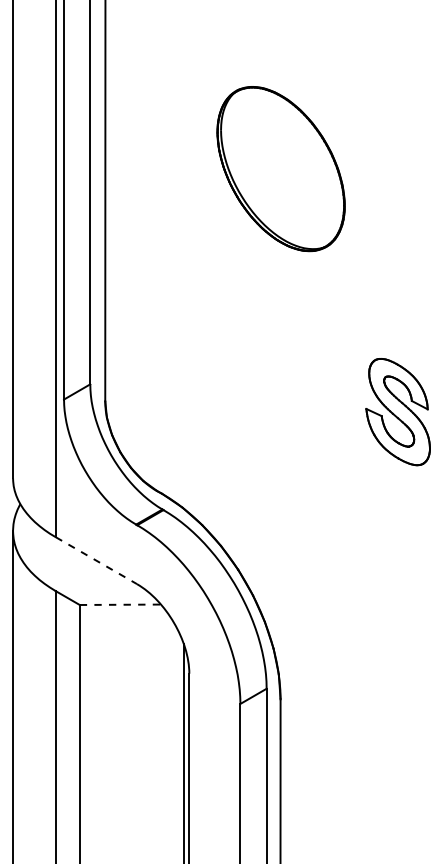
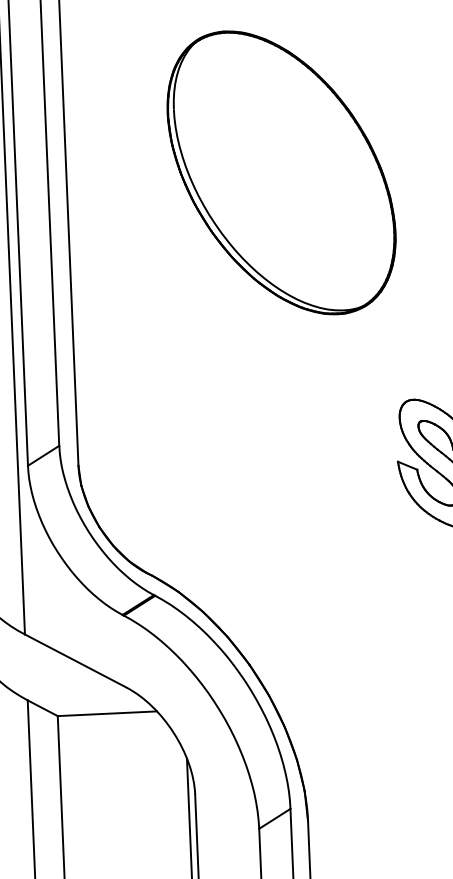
part: (280, 168) -> (280, 172), size x1.43
line: (96, 560) -> (75, 660), dashed -> solid
line: (120, 604) -> (107, 713), dashed -> solid

